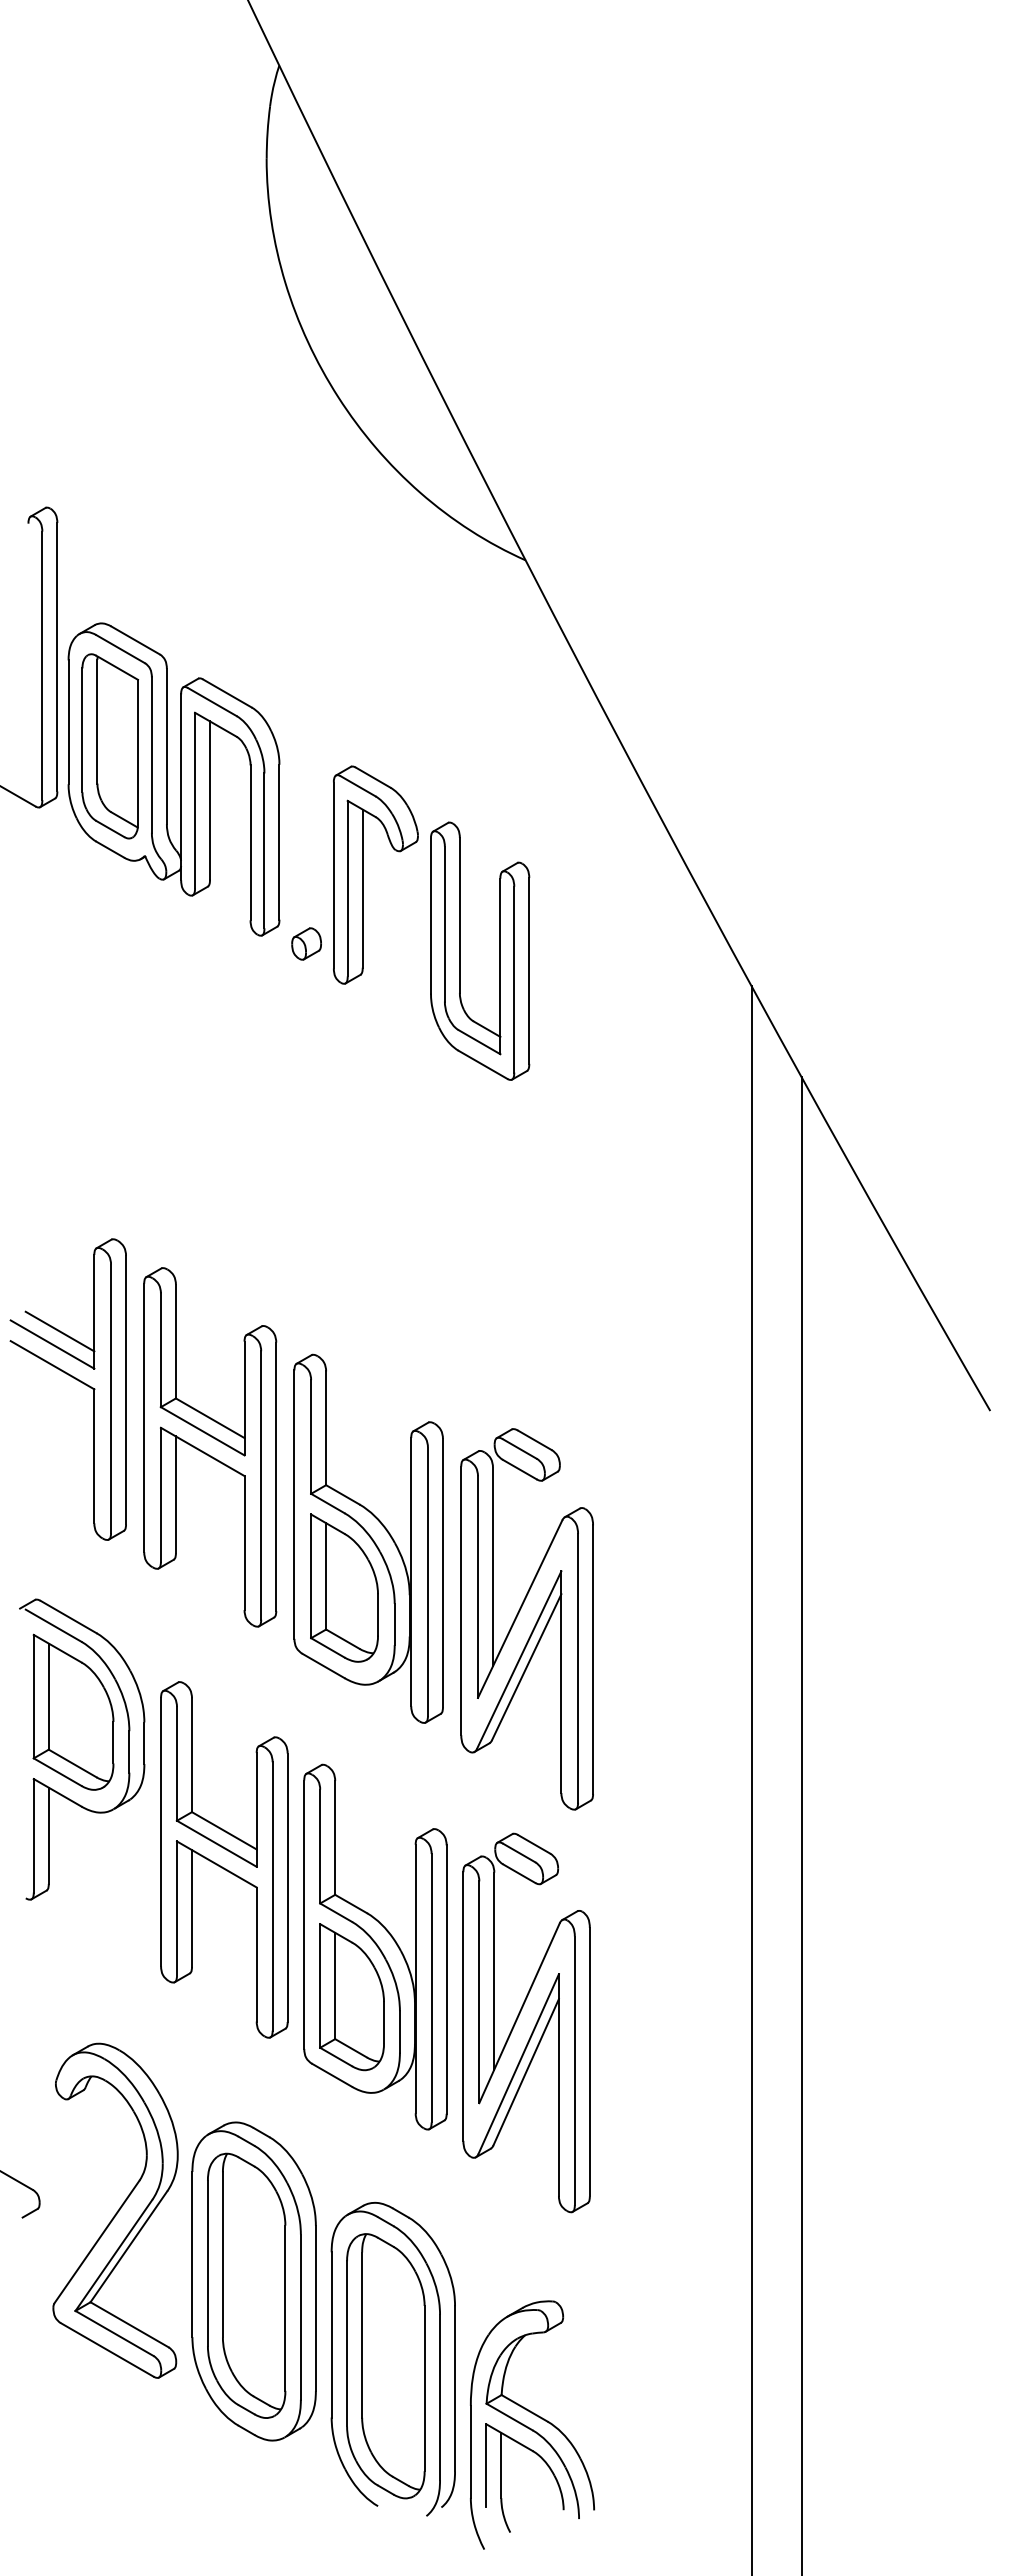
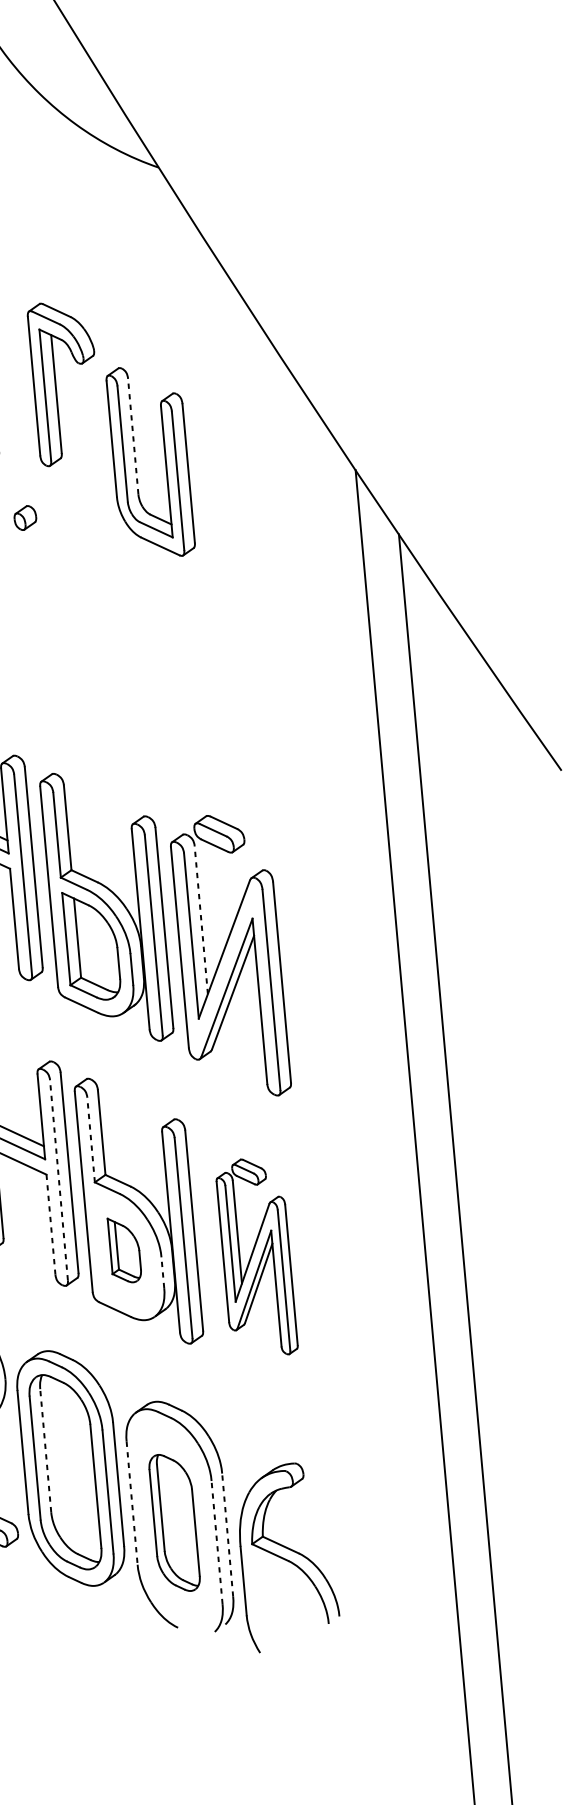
part: (363, 874) -> (56, 383), moved
line: (459, 914) -> (132, 435), solid -> dashed
part: (306, 943) -> (25, 517), moved
line: (492, 1566) -> (200, 919), solid -> dashed
line: (320, 1846) -> (91, 1139), solid -> dashed
line: (272, 1895) -> (58, 1179), solid -> dashed
line: (256, 1955) -> (50, 1225), solid -> dashed
part: (351, 1997) -> (124, 1250), size x0.6
part: (526, 2022) -> (256, 1257), size x0.7
line: (399, 2031) -> (162, 1272), solid -> dashed
line: (222, 2254) -> (45, 1450), solid -> dashed
line: (331, 2334) -> (131, 1502), solid -> dashed
part: (385, 2366) -> (174, 1523), size x0.7
line: (455, 2388) -> (227, 1534), solid -> dashed
line: (440, 2397) -> (217, 1542), solid -> dashed
part: (501, 2477) -> (268, 1598), removed

